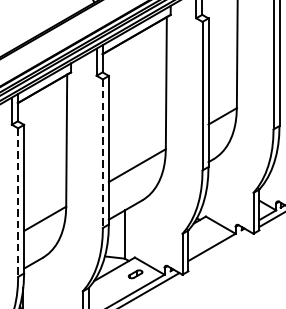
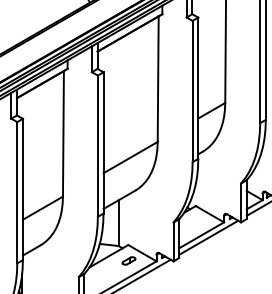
line: (102, 153) -> (97, 146), dashed -> solid
line: (18, 202) -> (17, 192), dashed -> solid
line: (219, 249) -> (208, 237), added

